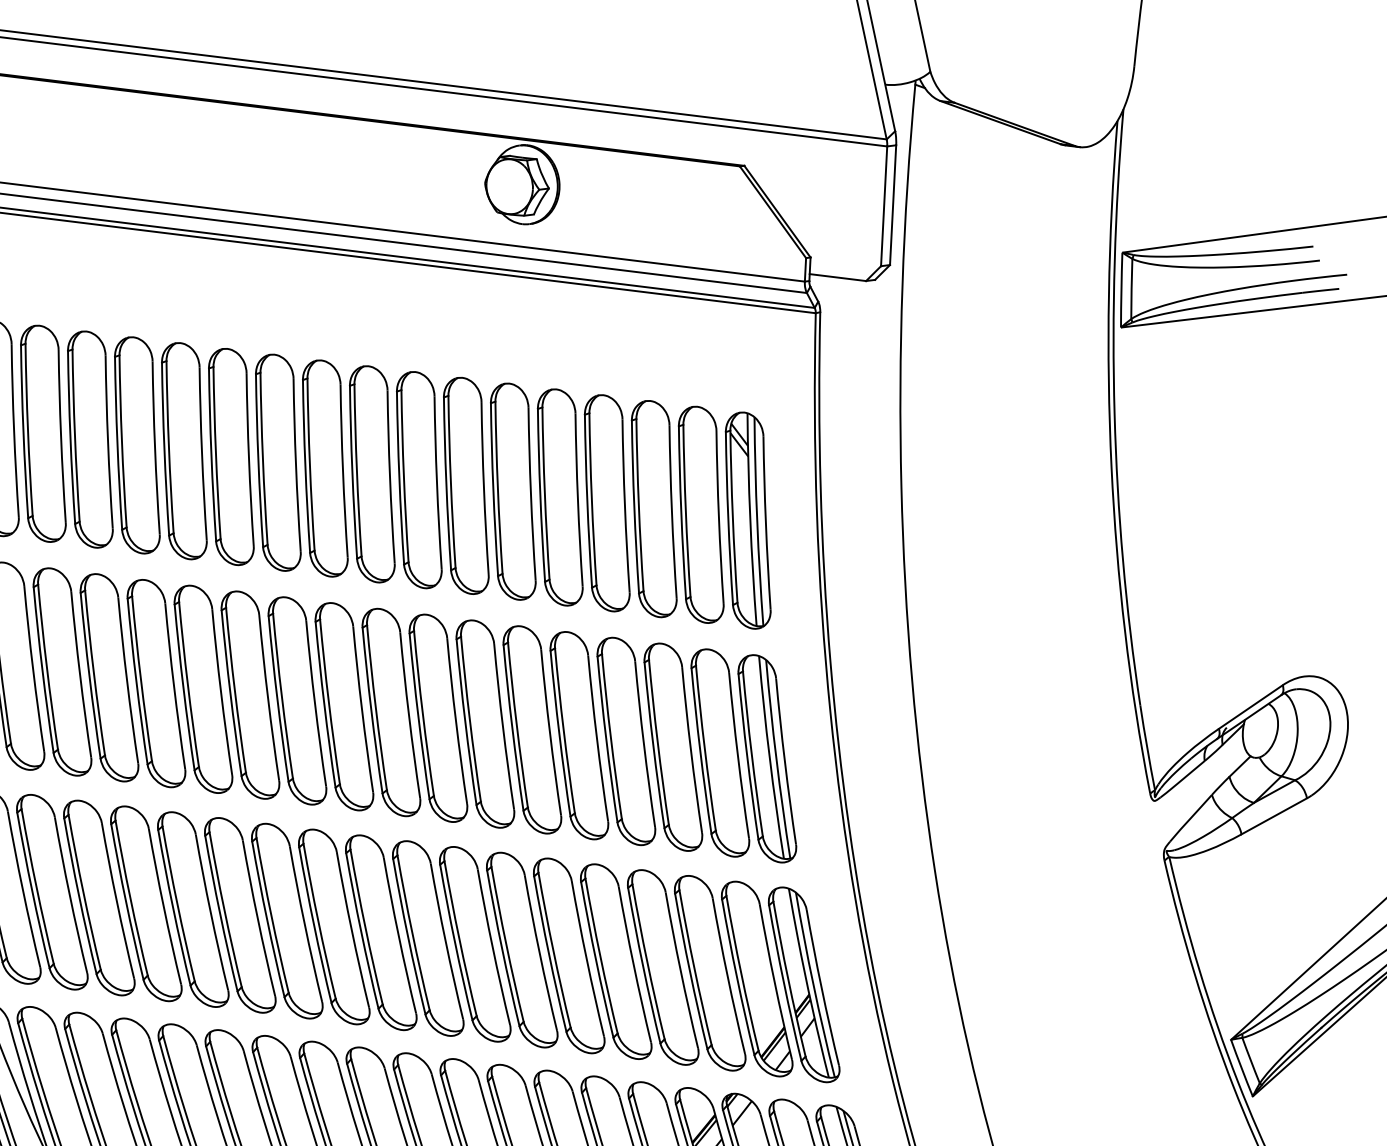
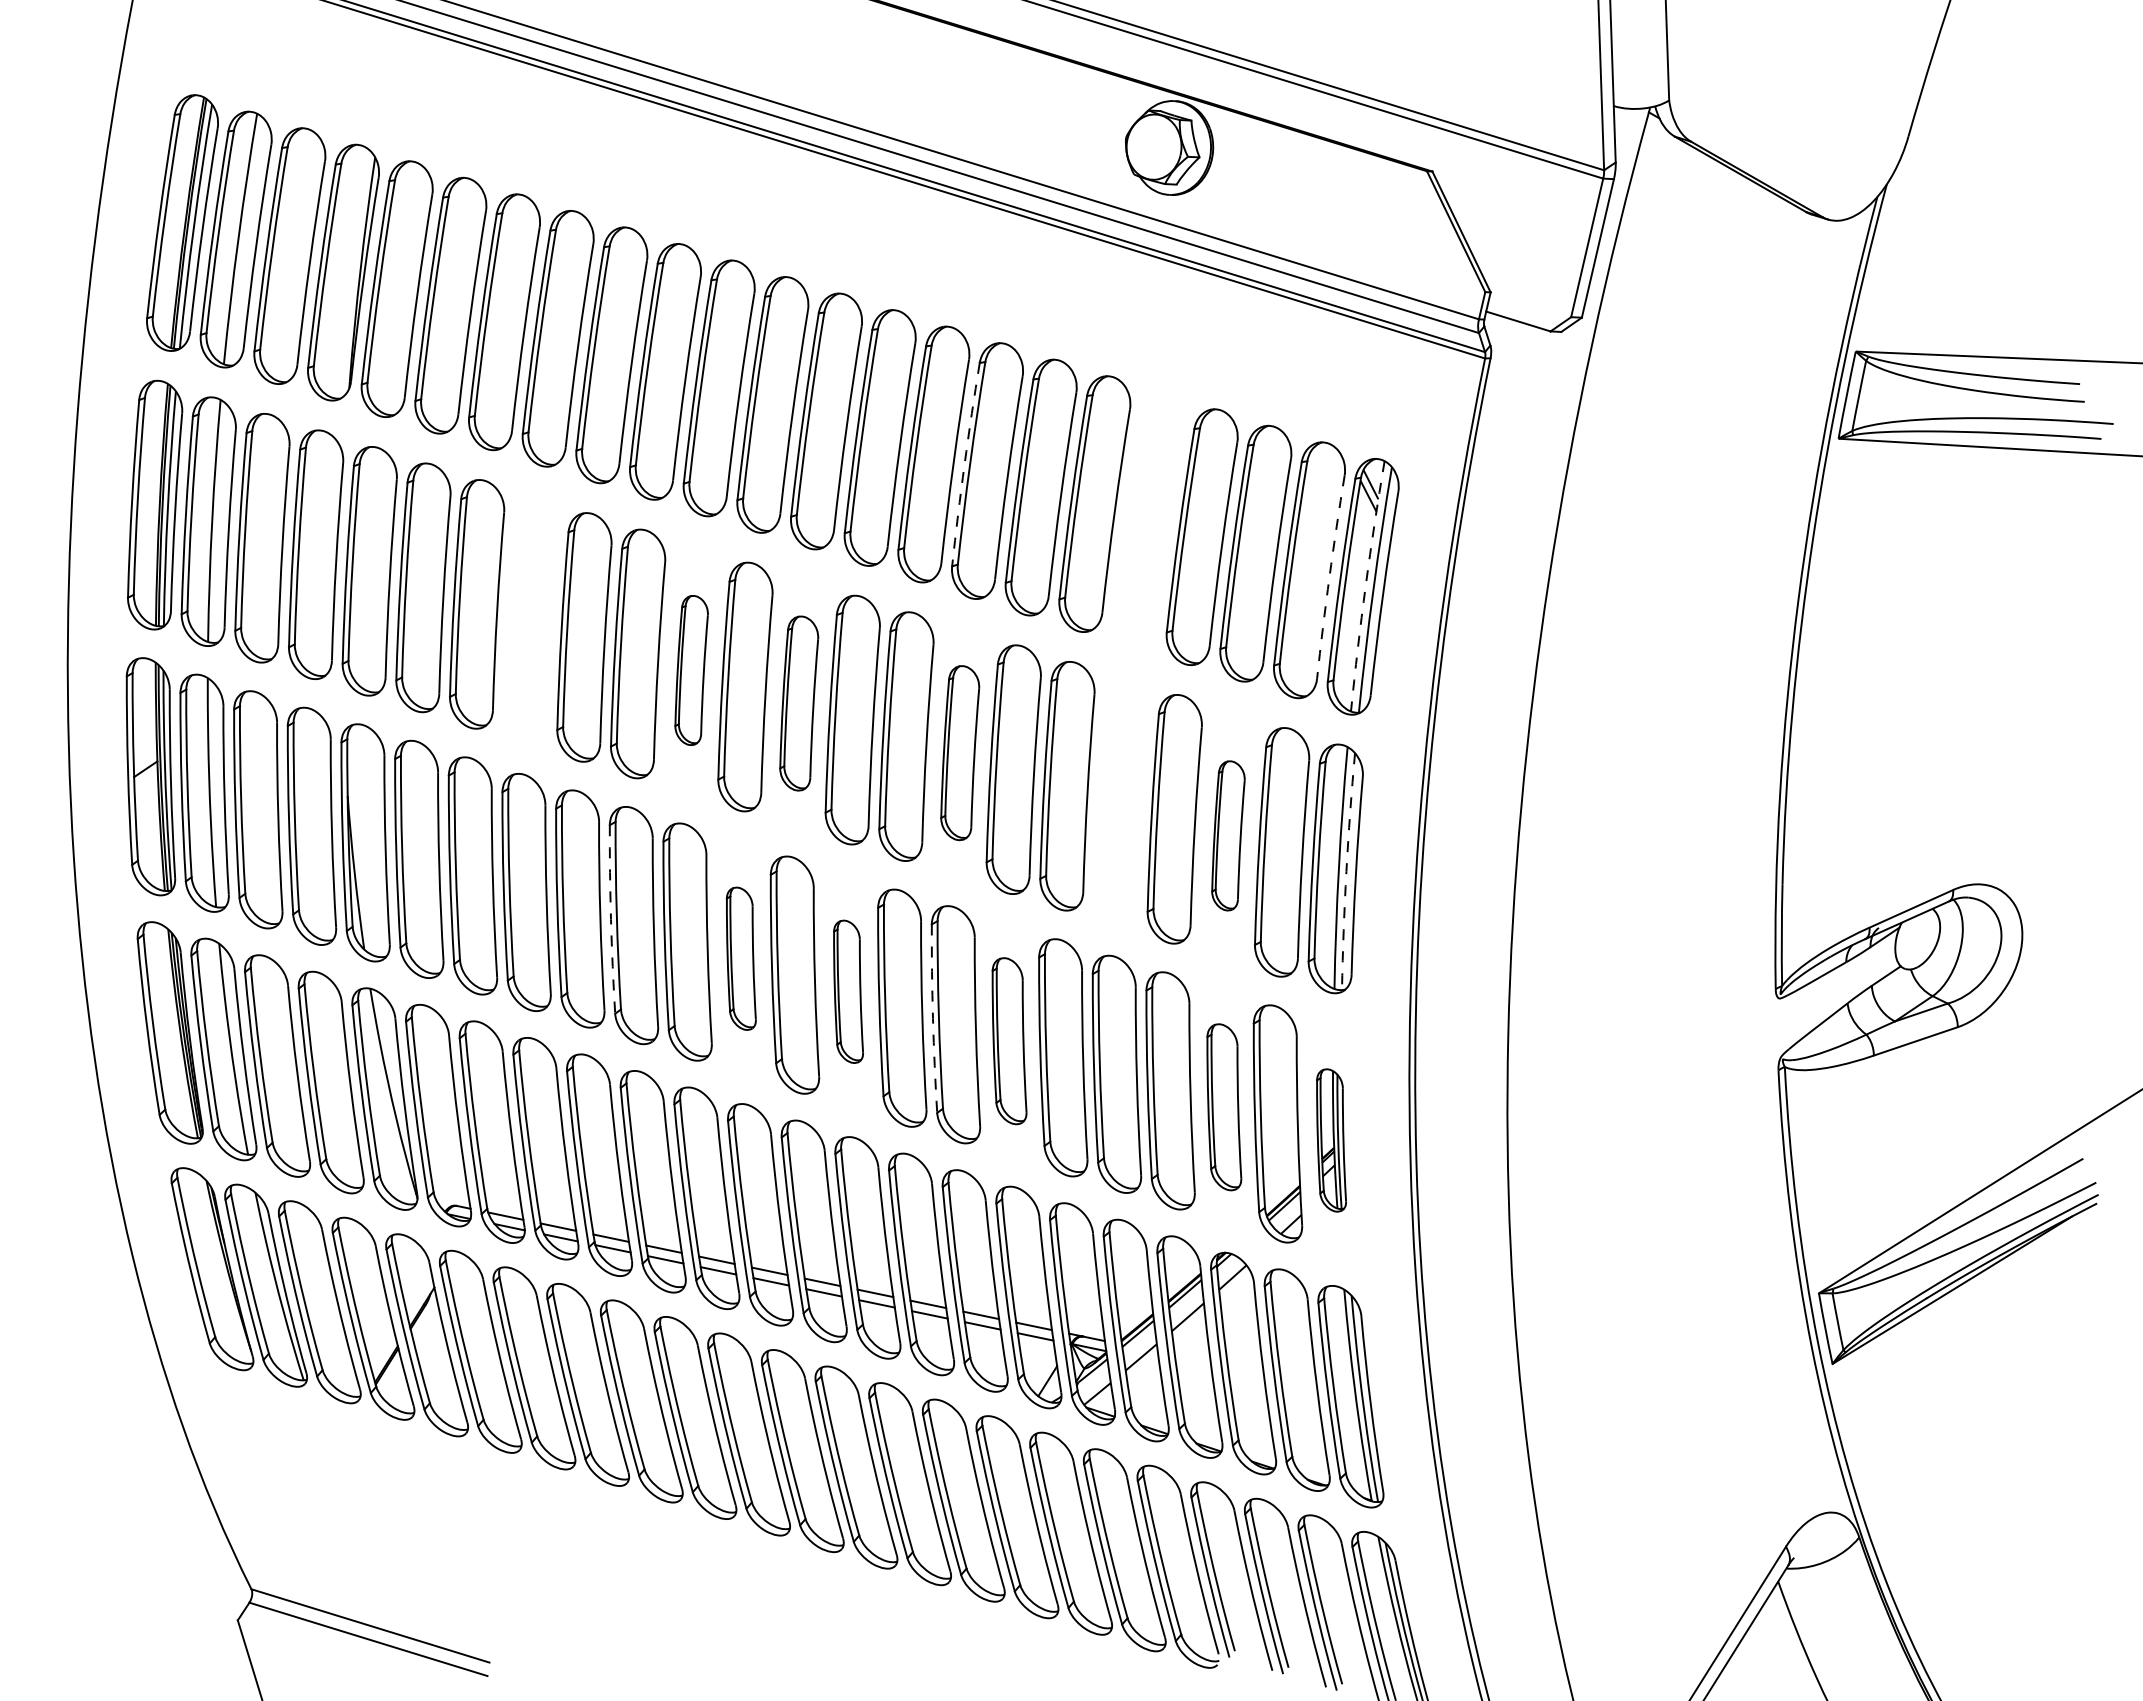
arc: (399, 478) -> (964, 464), solid -> dashed
part: (560, 497) -> (1148, 520), removed
arc: (718, 517) -> (1329, 576), solid -> dashed
arc: (750, 520) -> (1365, 586), solid -> dashed
part: (62, 671) -> (530, 620), removed
part: (203, 689) -> (691, 670), size x0.6
part: (297, 700) -> (799, 703), size x0.7
part: (438, 717) -> (960, 752), size x0.7
part: (579, 735) -> (1121, 802), removed
part: (673, 747) -> (1228, 835), size x0.6
arc: (776, 759) -> (1346, 871), solid -> dashed
arc: (173, 908) -> (611, 919), solid -> dashed
part: (287, 921) -> (741, 958), size x0.6
part: (380, 932) -> (848, 991), size x0.6
arc: (455, 942) -> (933, 1018), solid -> dashed
part: (521, 949) -> (1009, 1040), size x0.7
part: (710, 972) -> (1224, 1106), size x0.7
part: (803, 985) -> (1331, 1140), size x0.6

